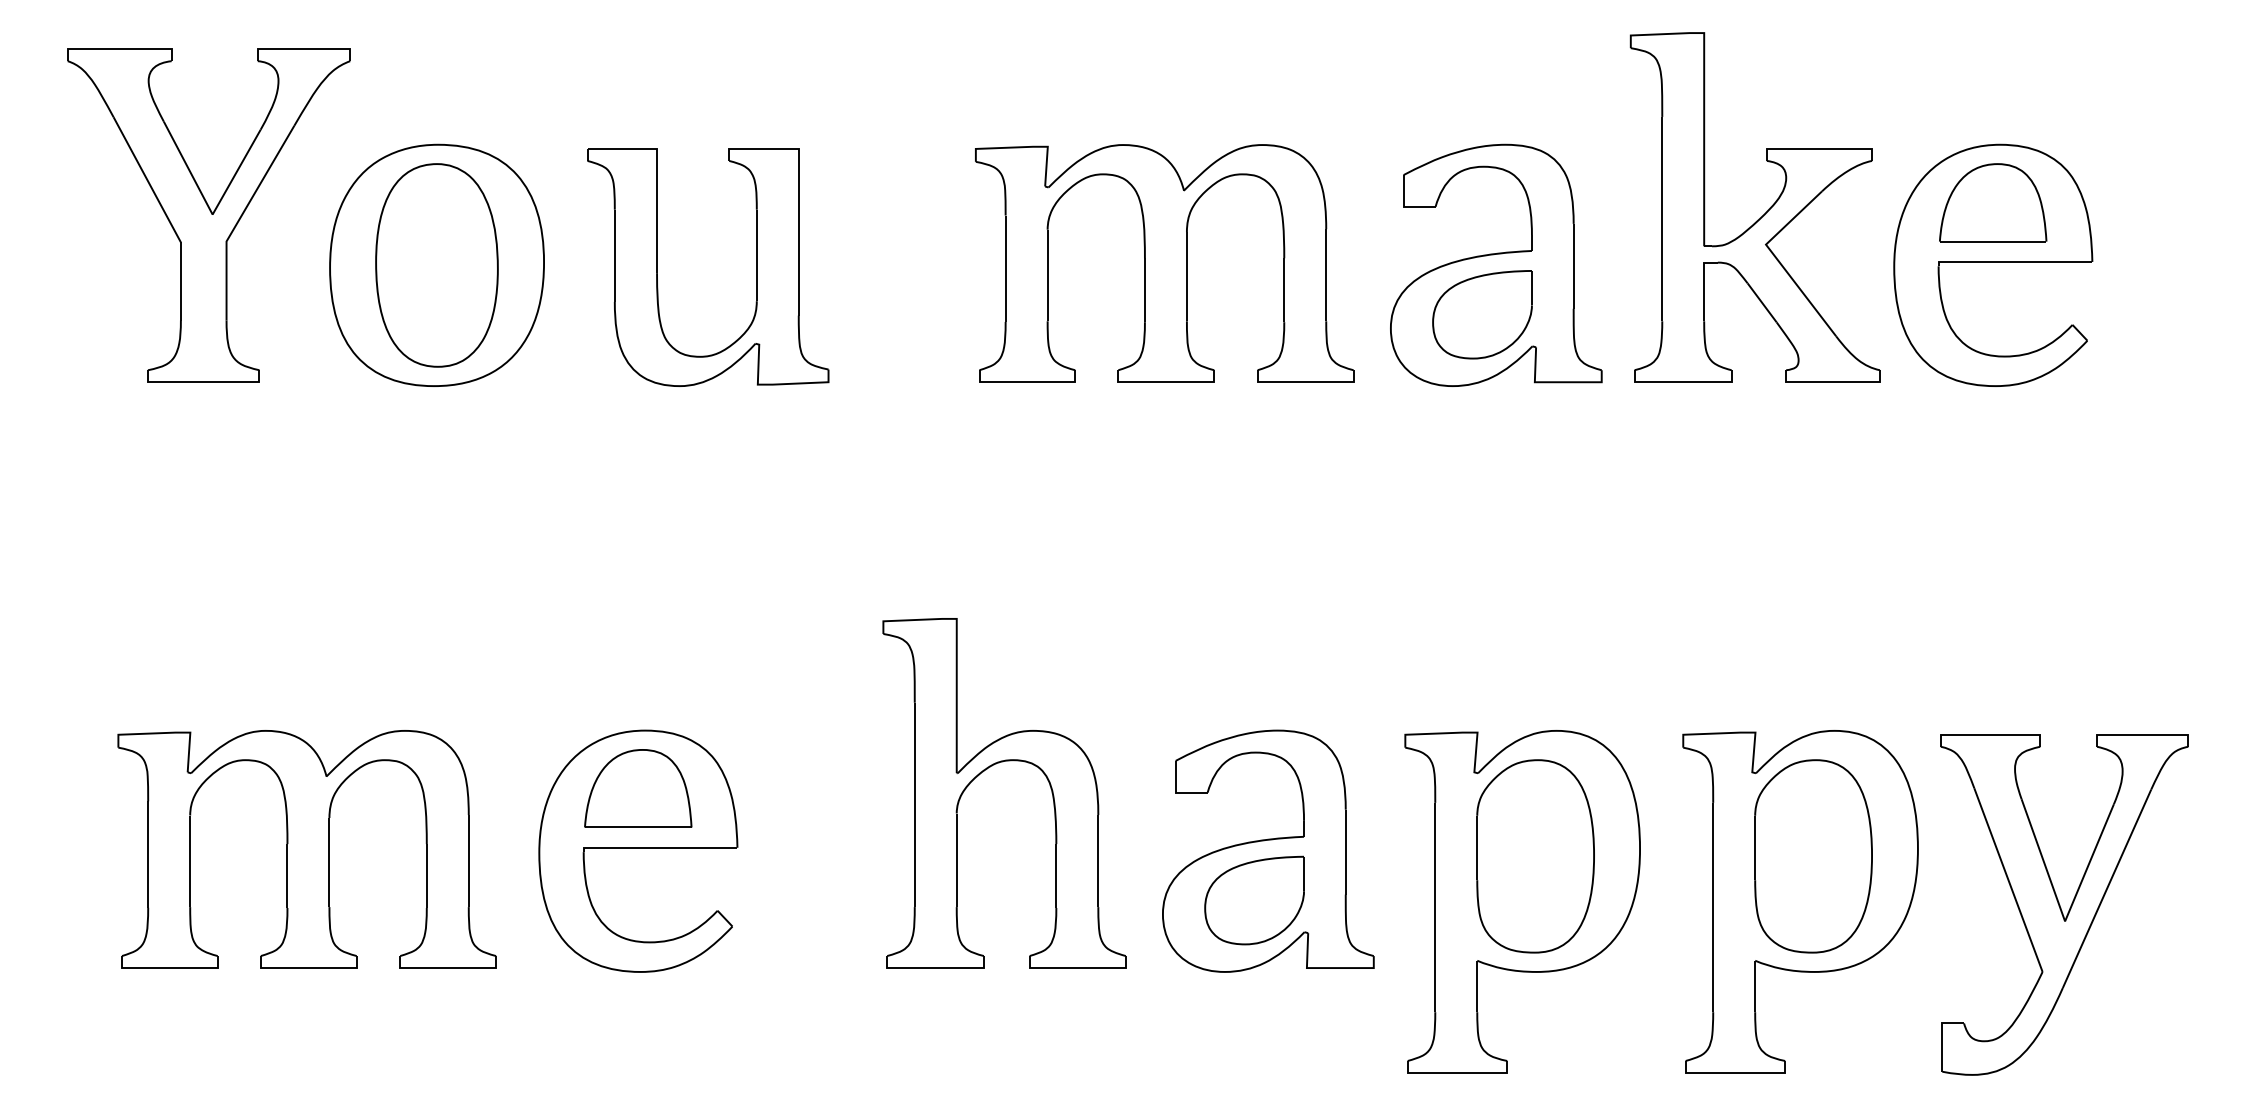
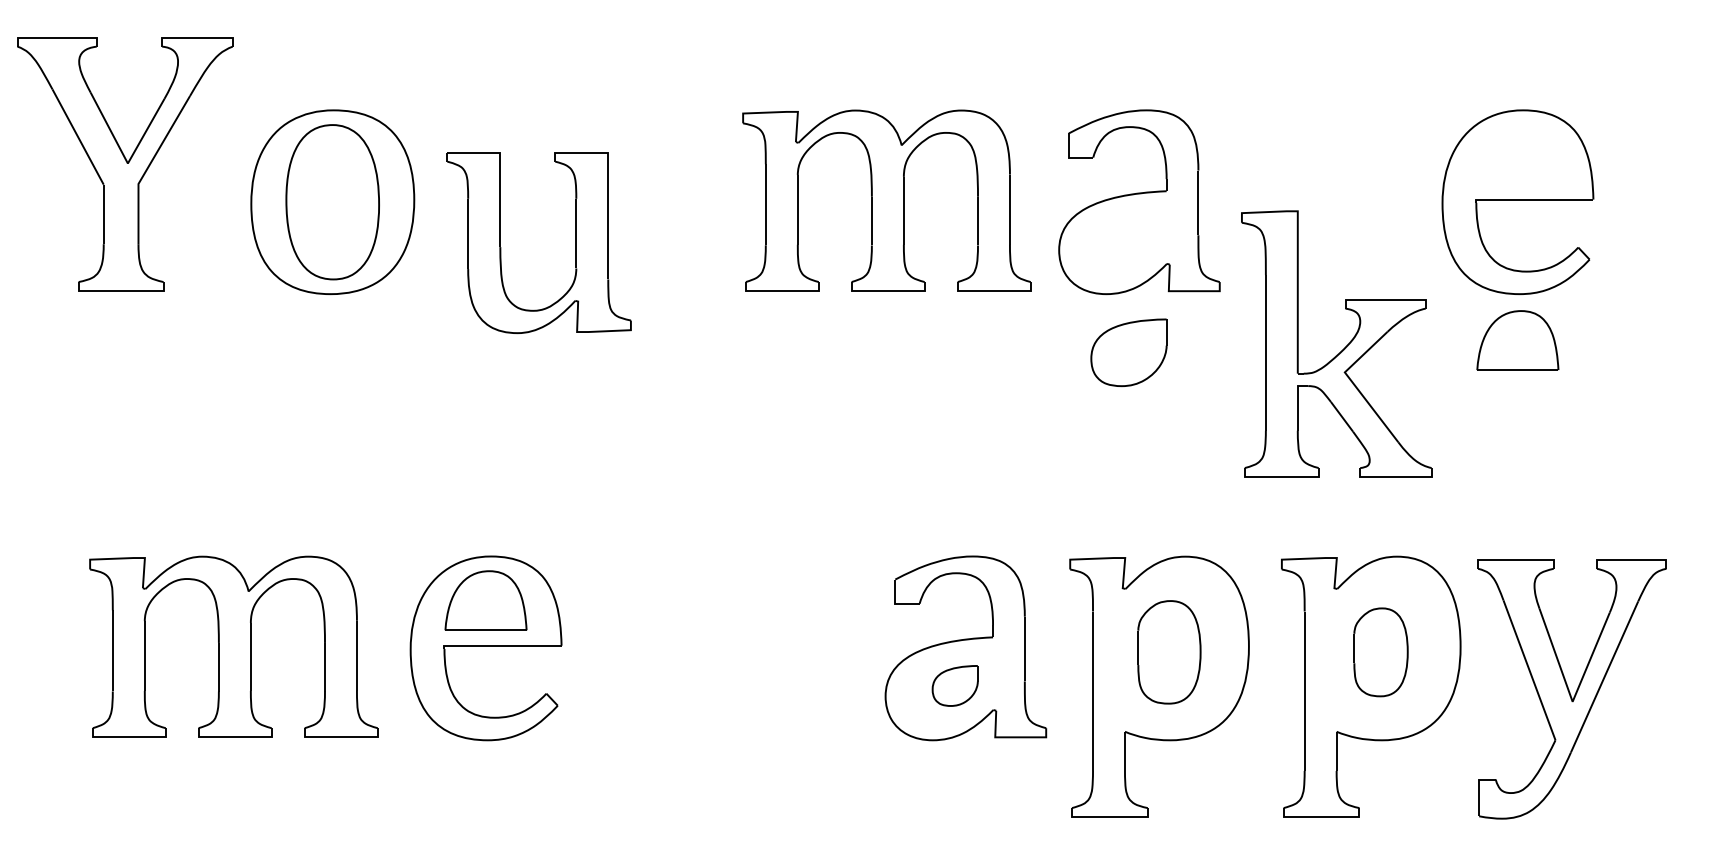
part: (1992, 202) -> (1517, 340), moved
part: (1762, 214) -> (1342, 349), moved
part: (209, 215) -> (125, 164), moved
part: (755, 267) -> (575, 242), moved
part: (1481, 314) -> (1128, 352), moved
part: (989, 768) -> (753, 585), removed
part: (1535, 856) -> (1169, 652), size x0.7
part: (1812, 856) -> (1380, 652), size x0.6
part: (1253, 900) -> (954, 685), size x0.6

